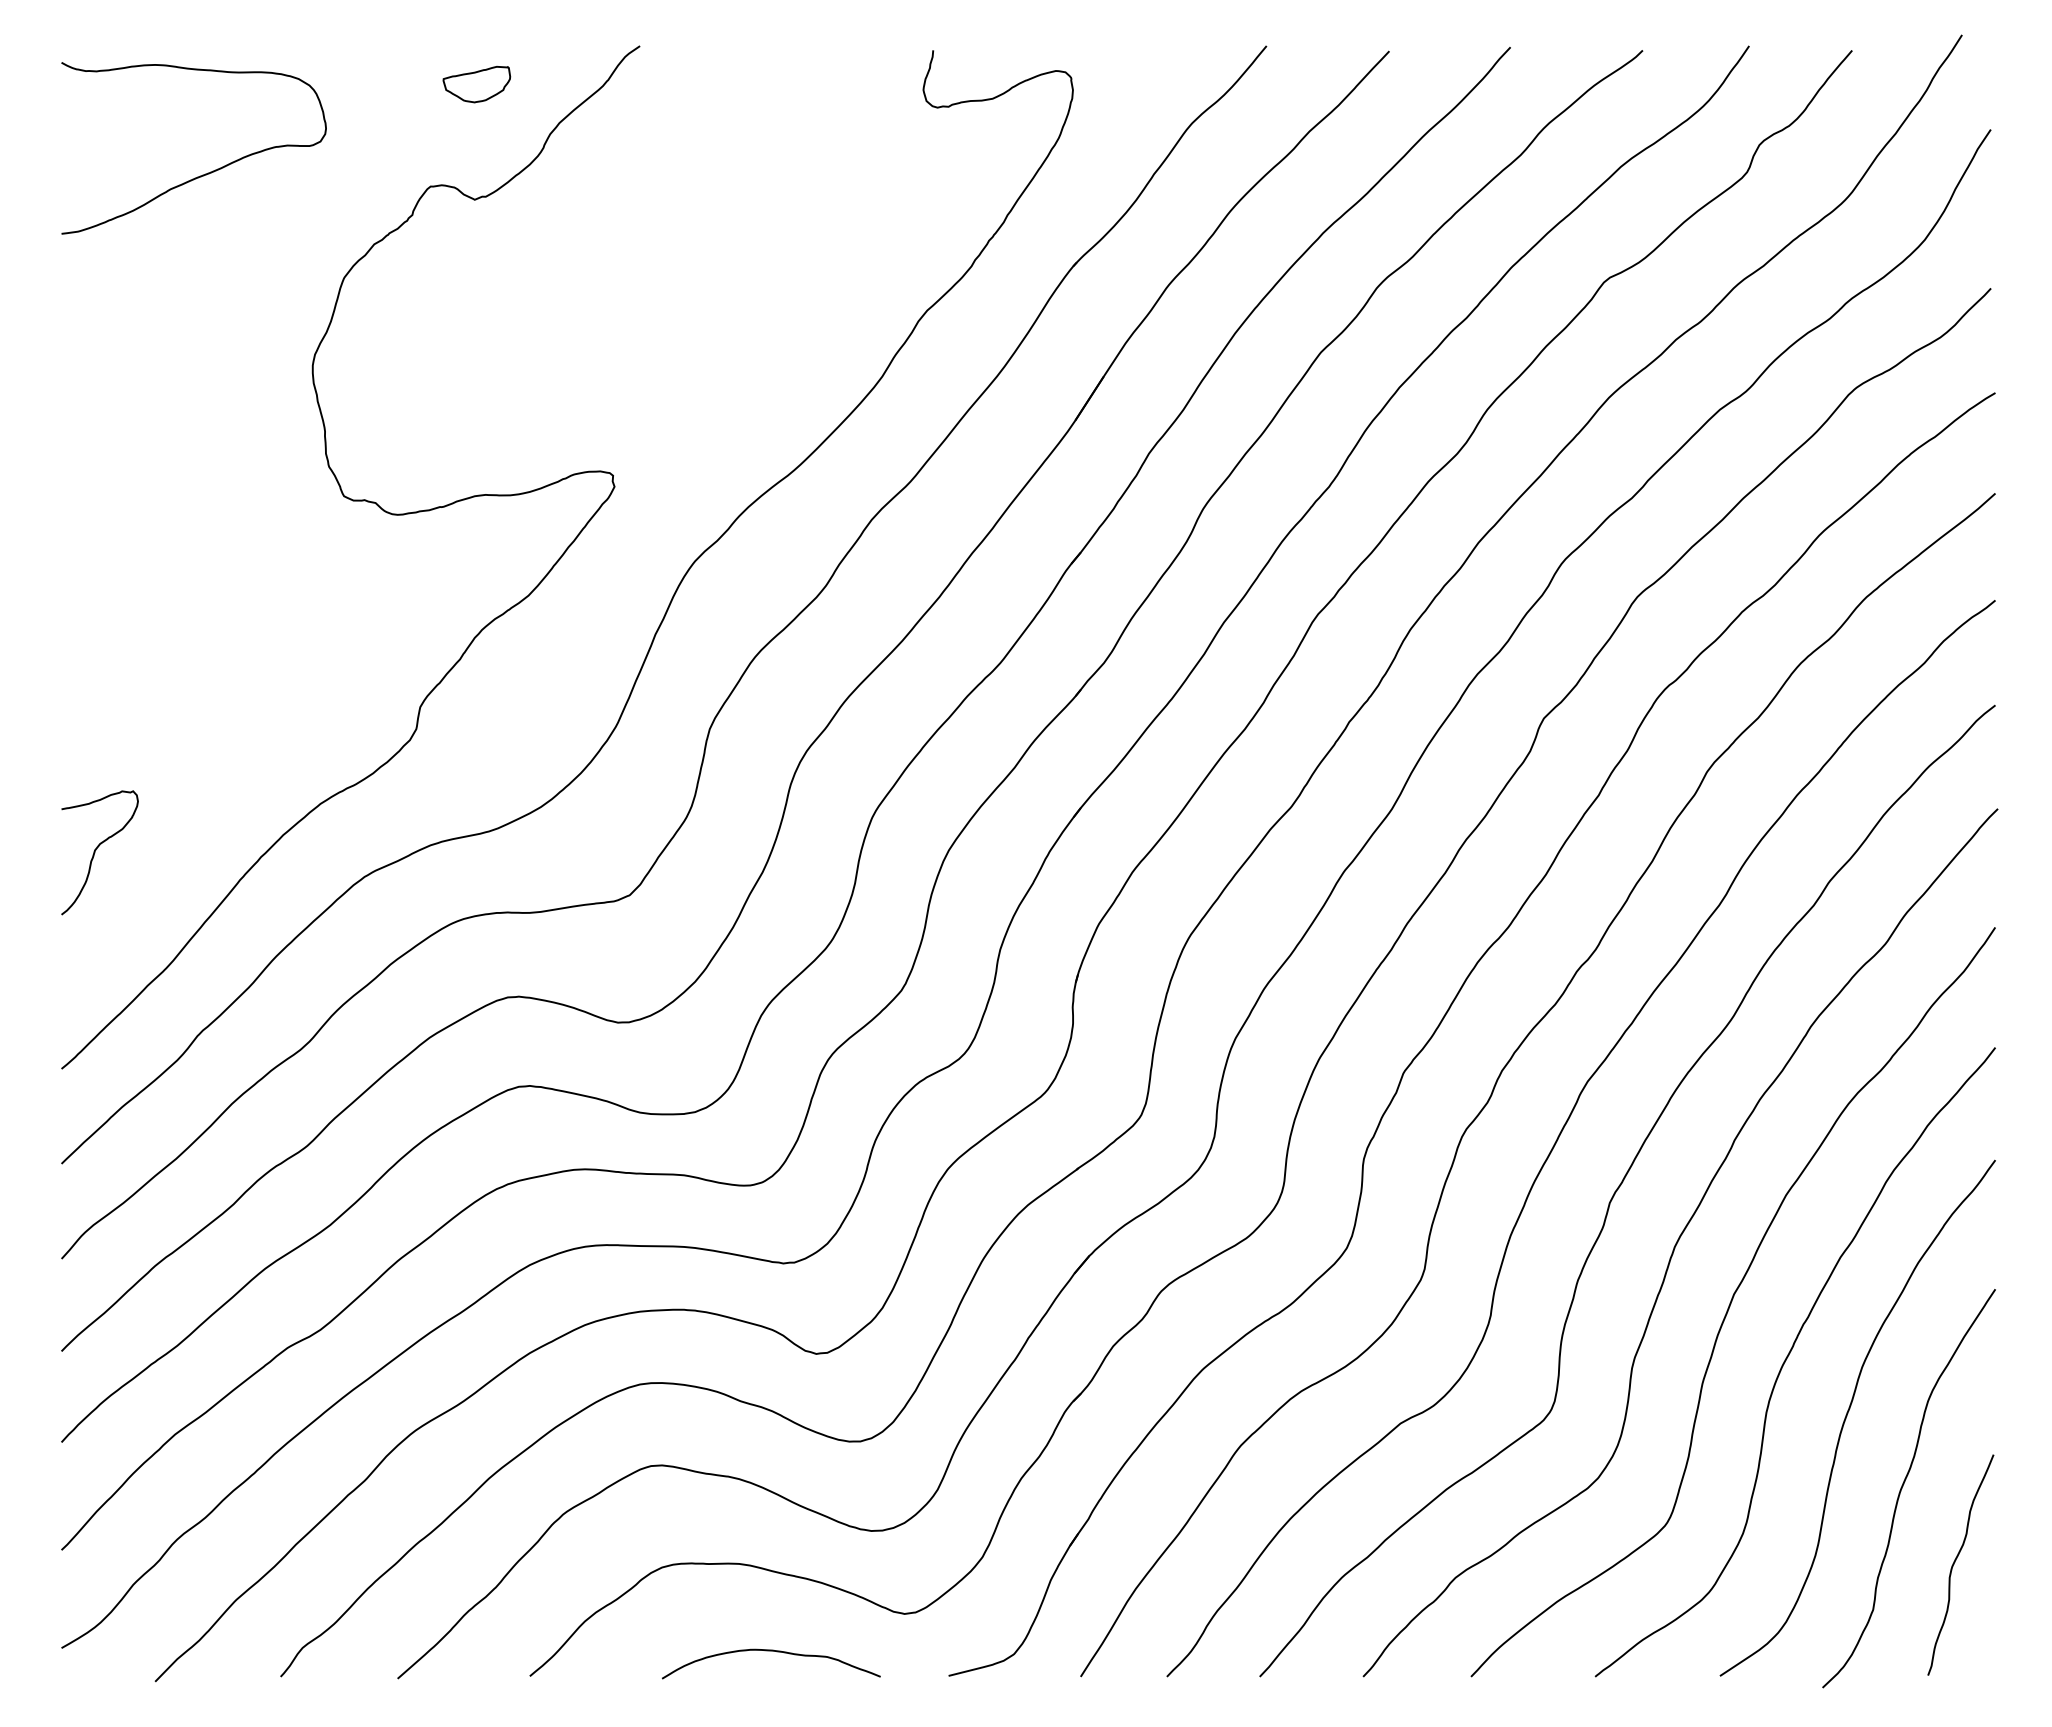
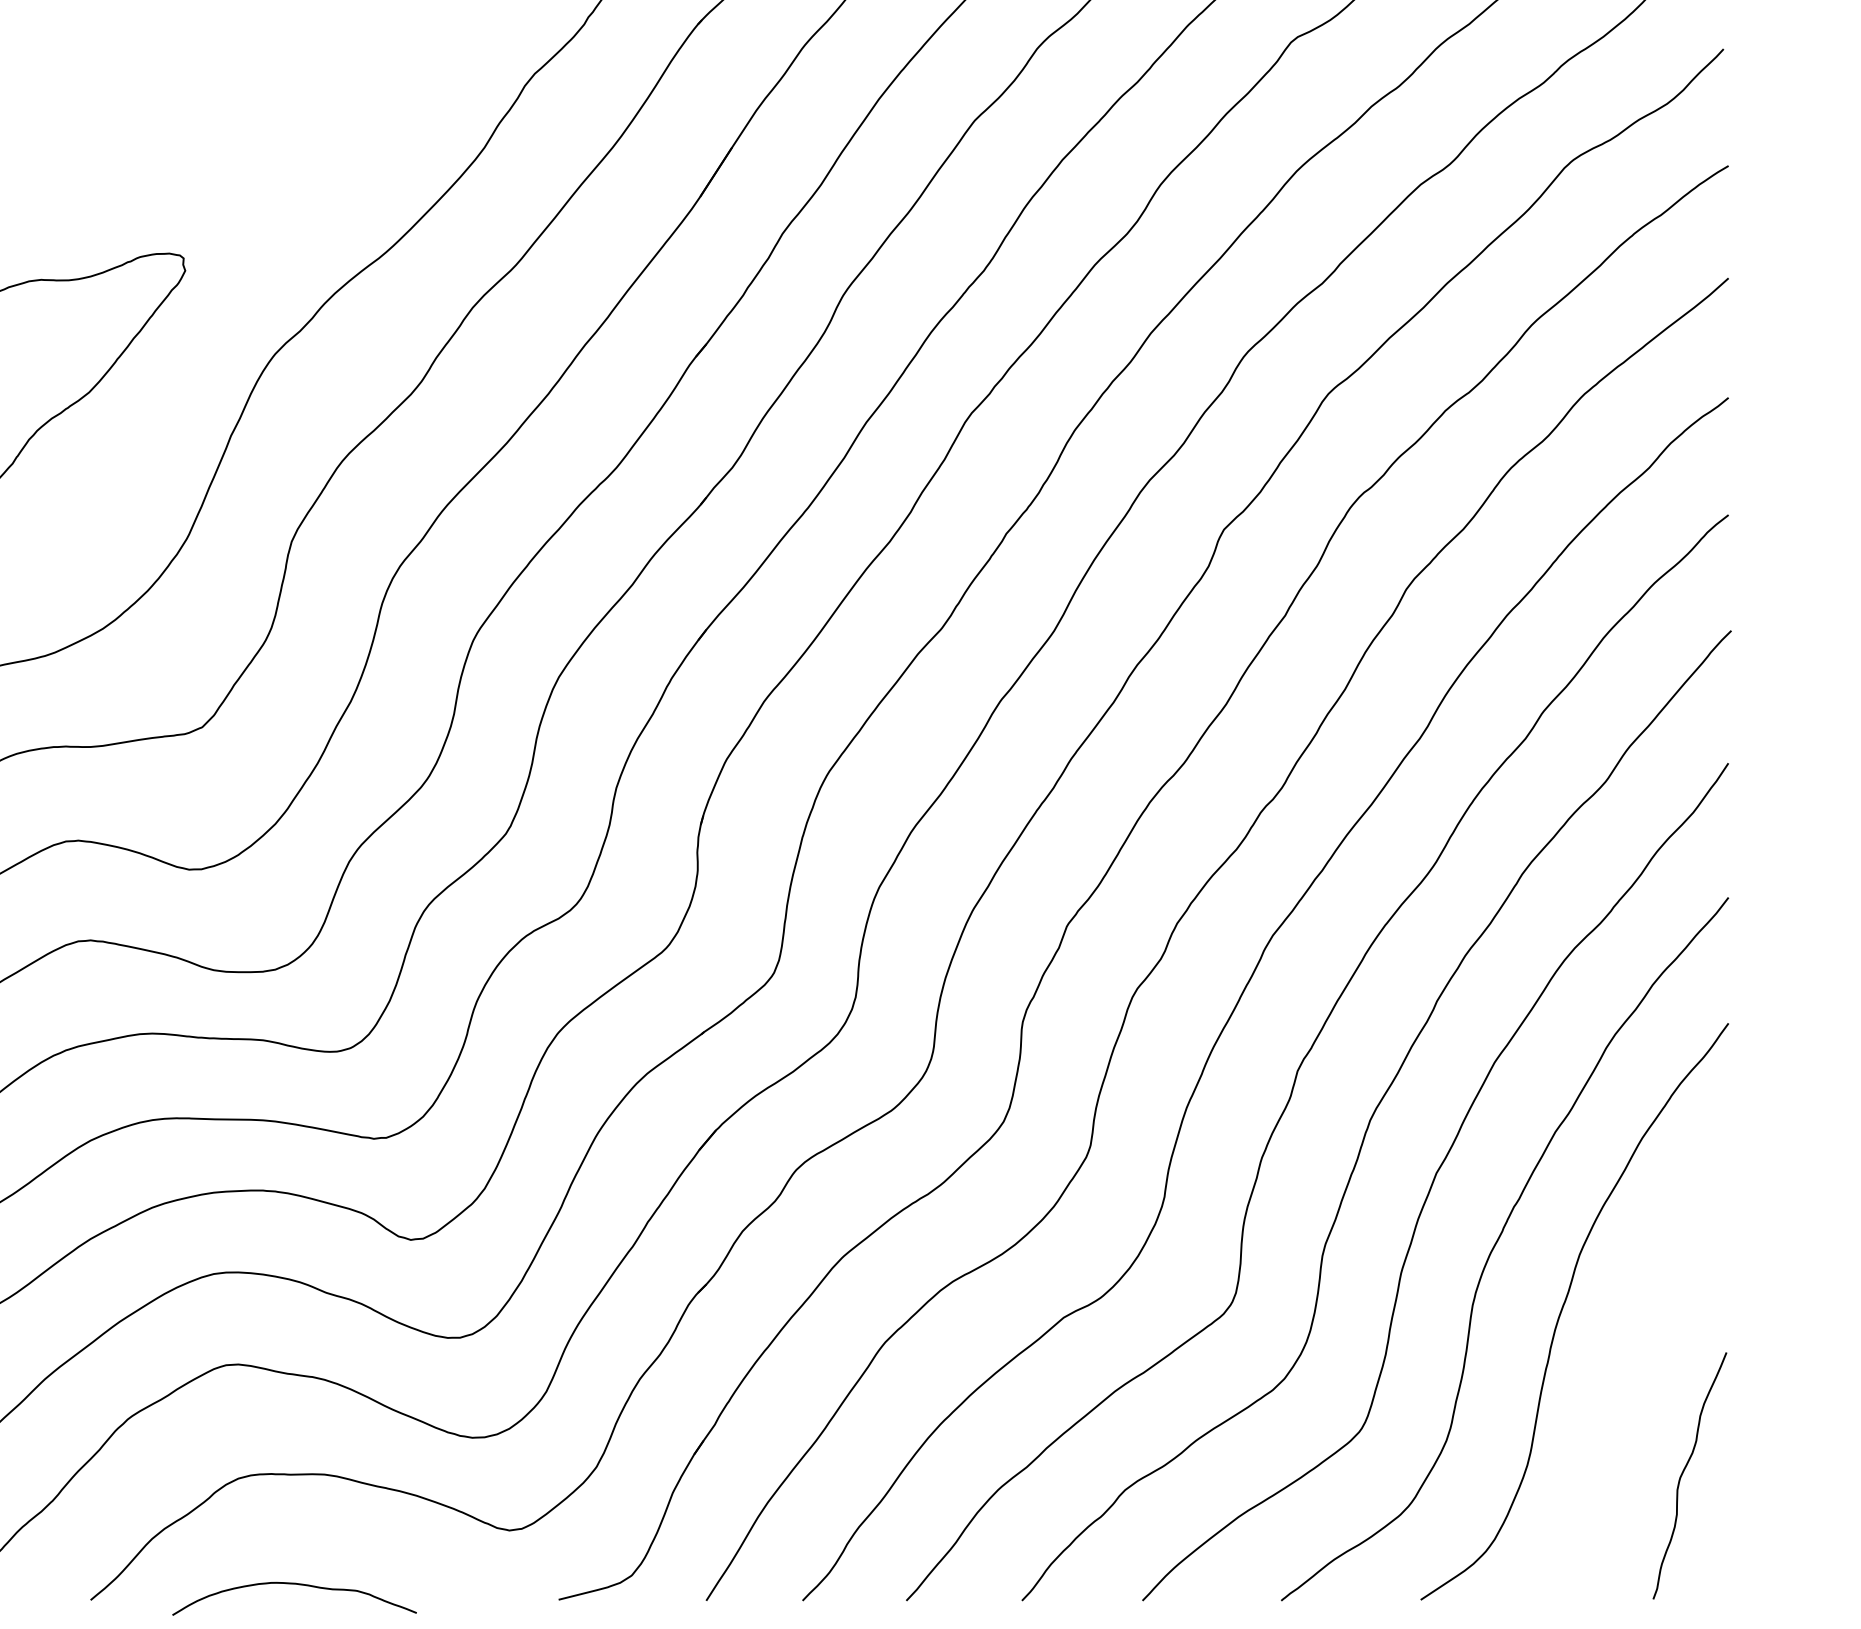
curve: (1903, 1486) -> (1625, 1388), removed
curve: (771, 1651) -> (294, 1584), moved

